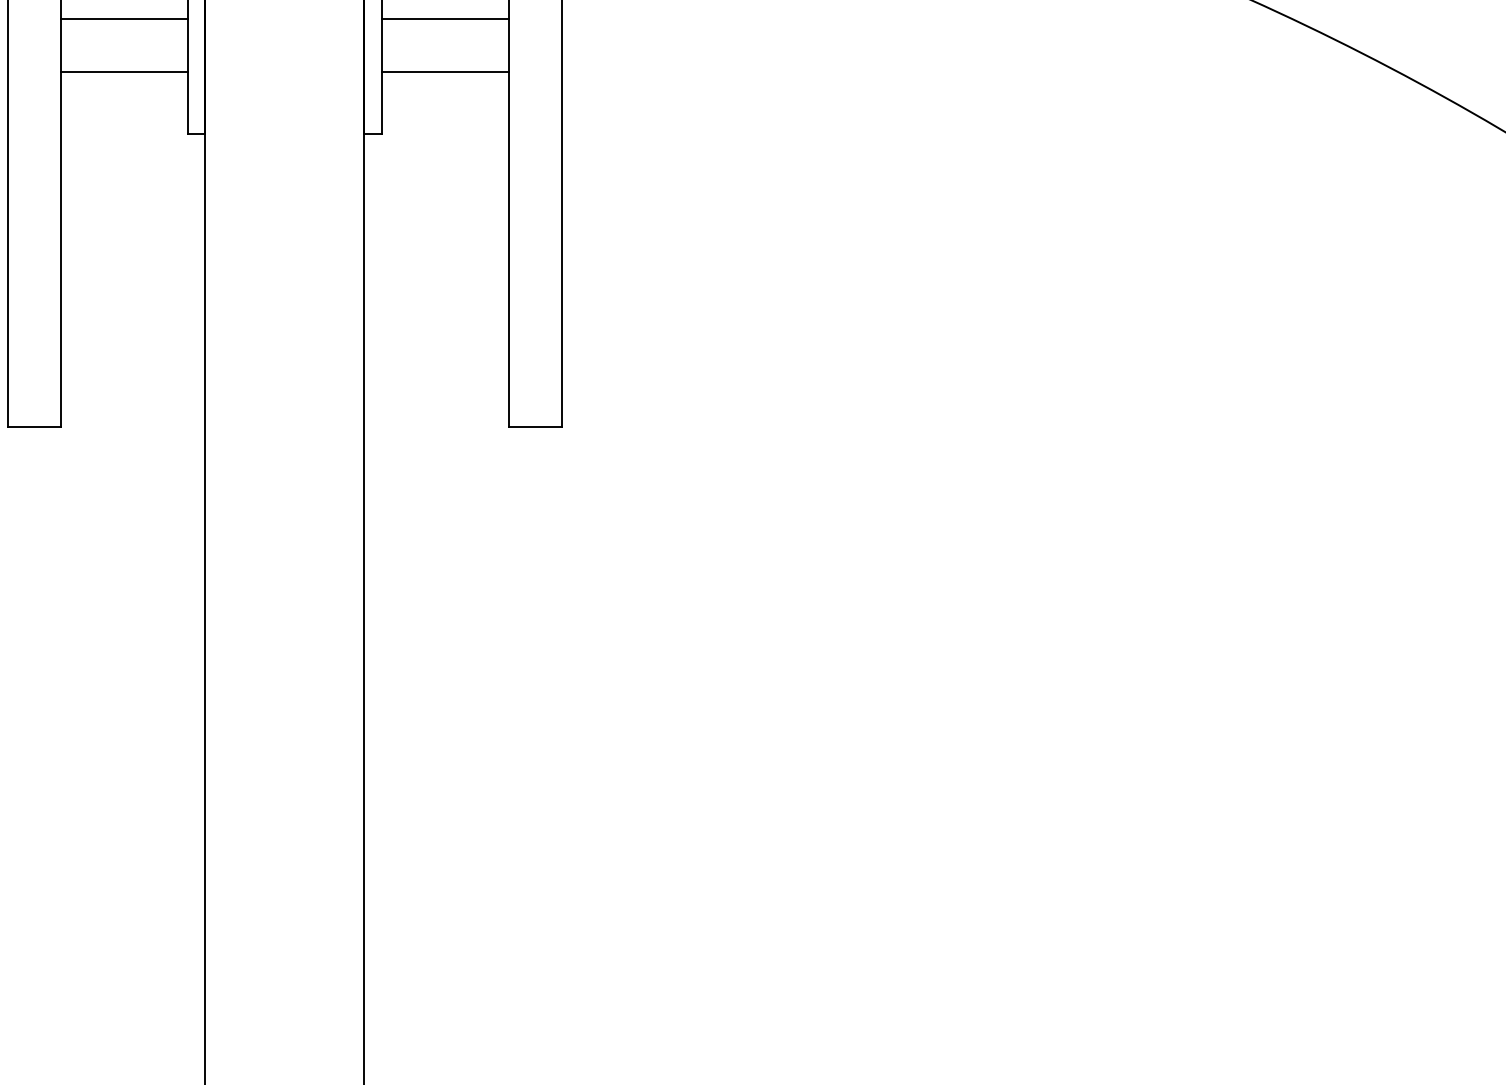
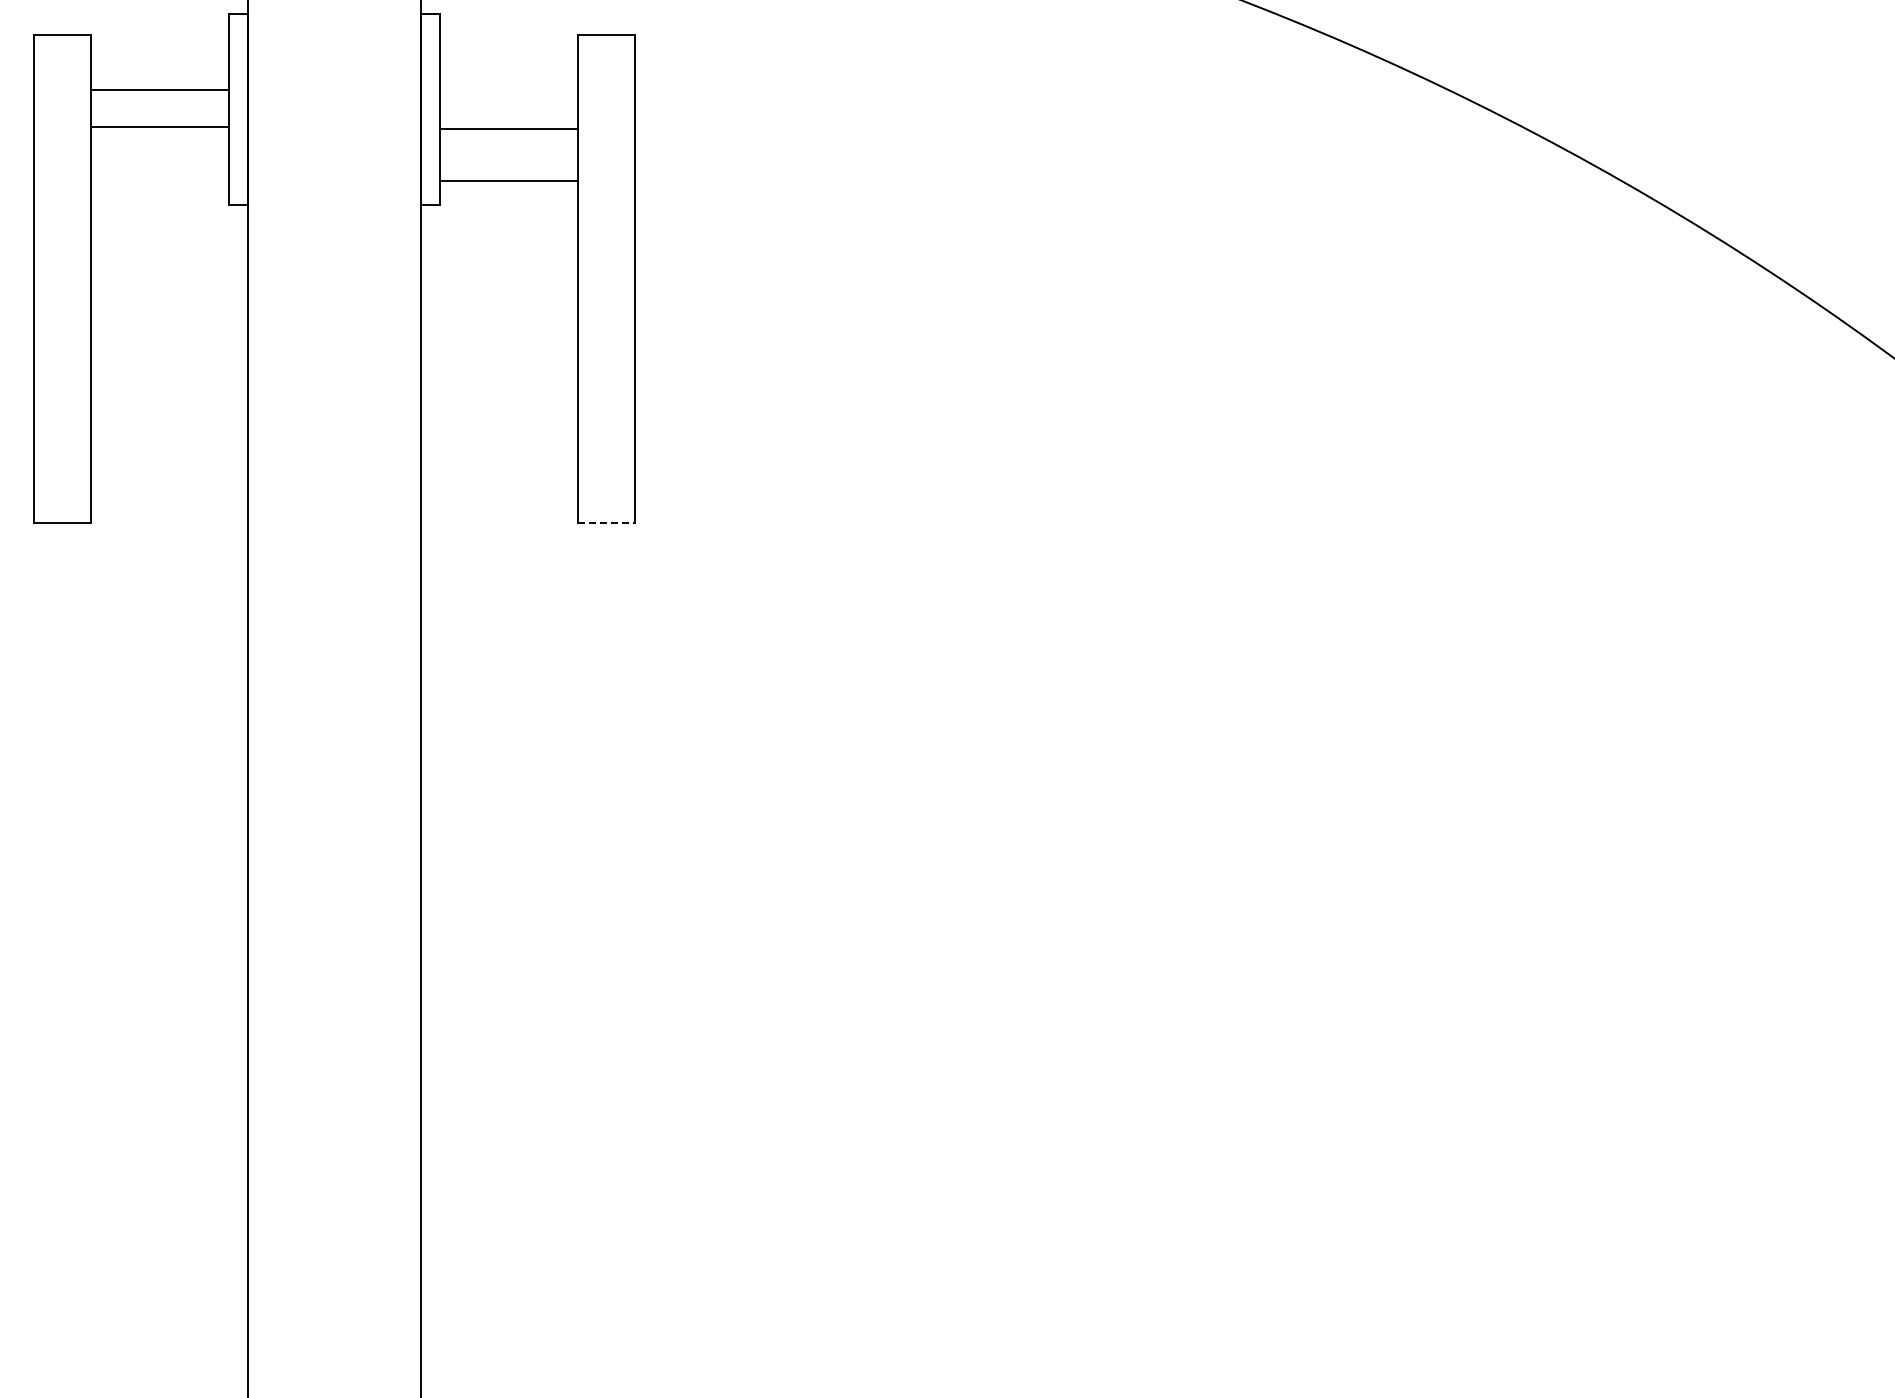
line: (124, 19) -> (160, 126), moved
line: (444, 19) -> (508, 128), moved
line: (124, 71) -> (160, 89), moved
line: (444, 71) -> (508, 180), moved
line: (535, 426) -> (606, 522), solid -> dashed

